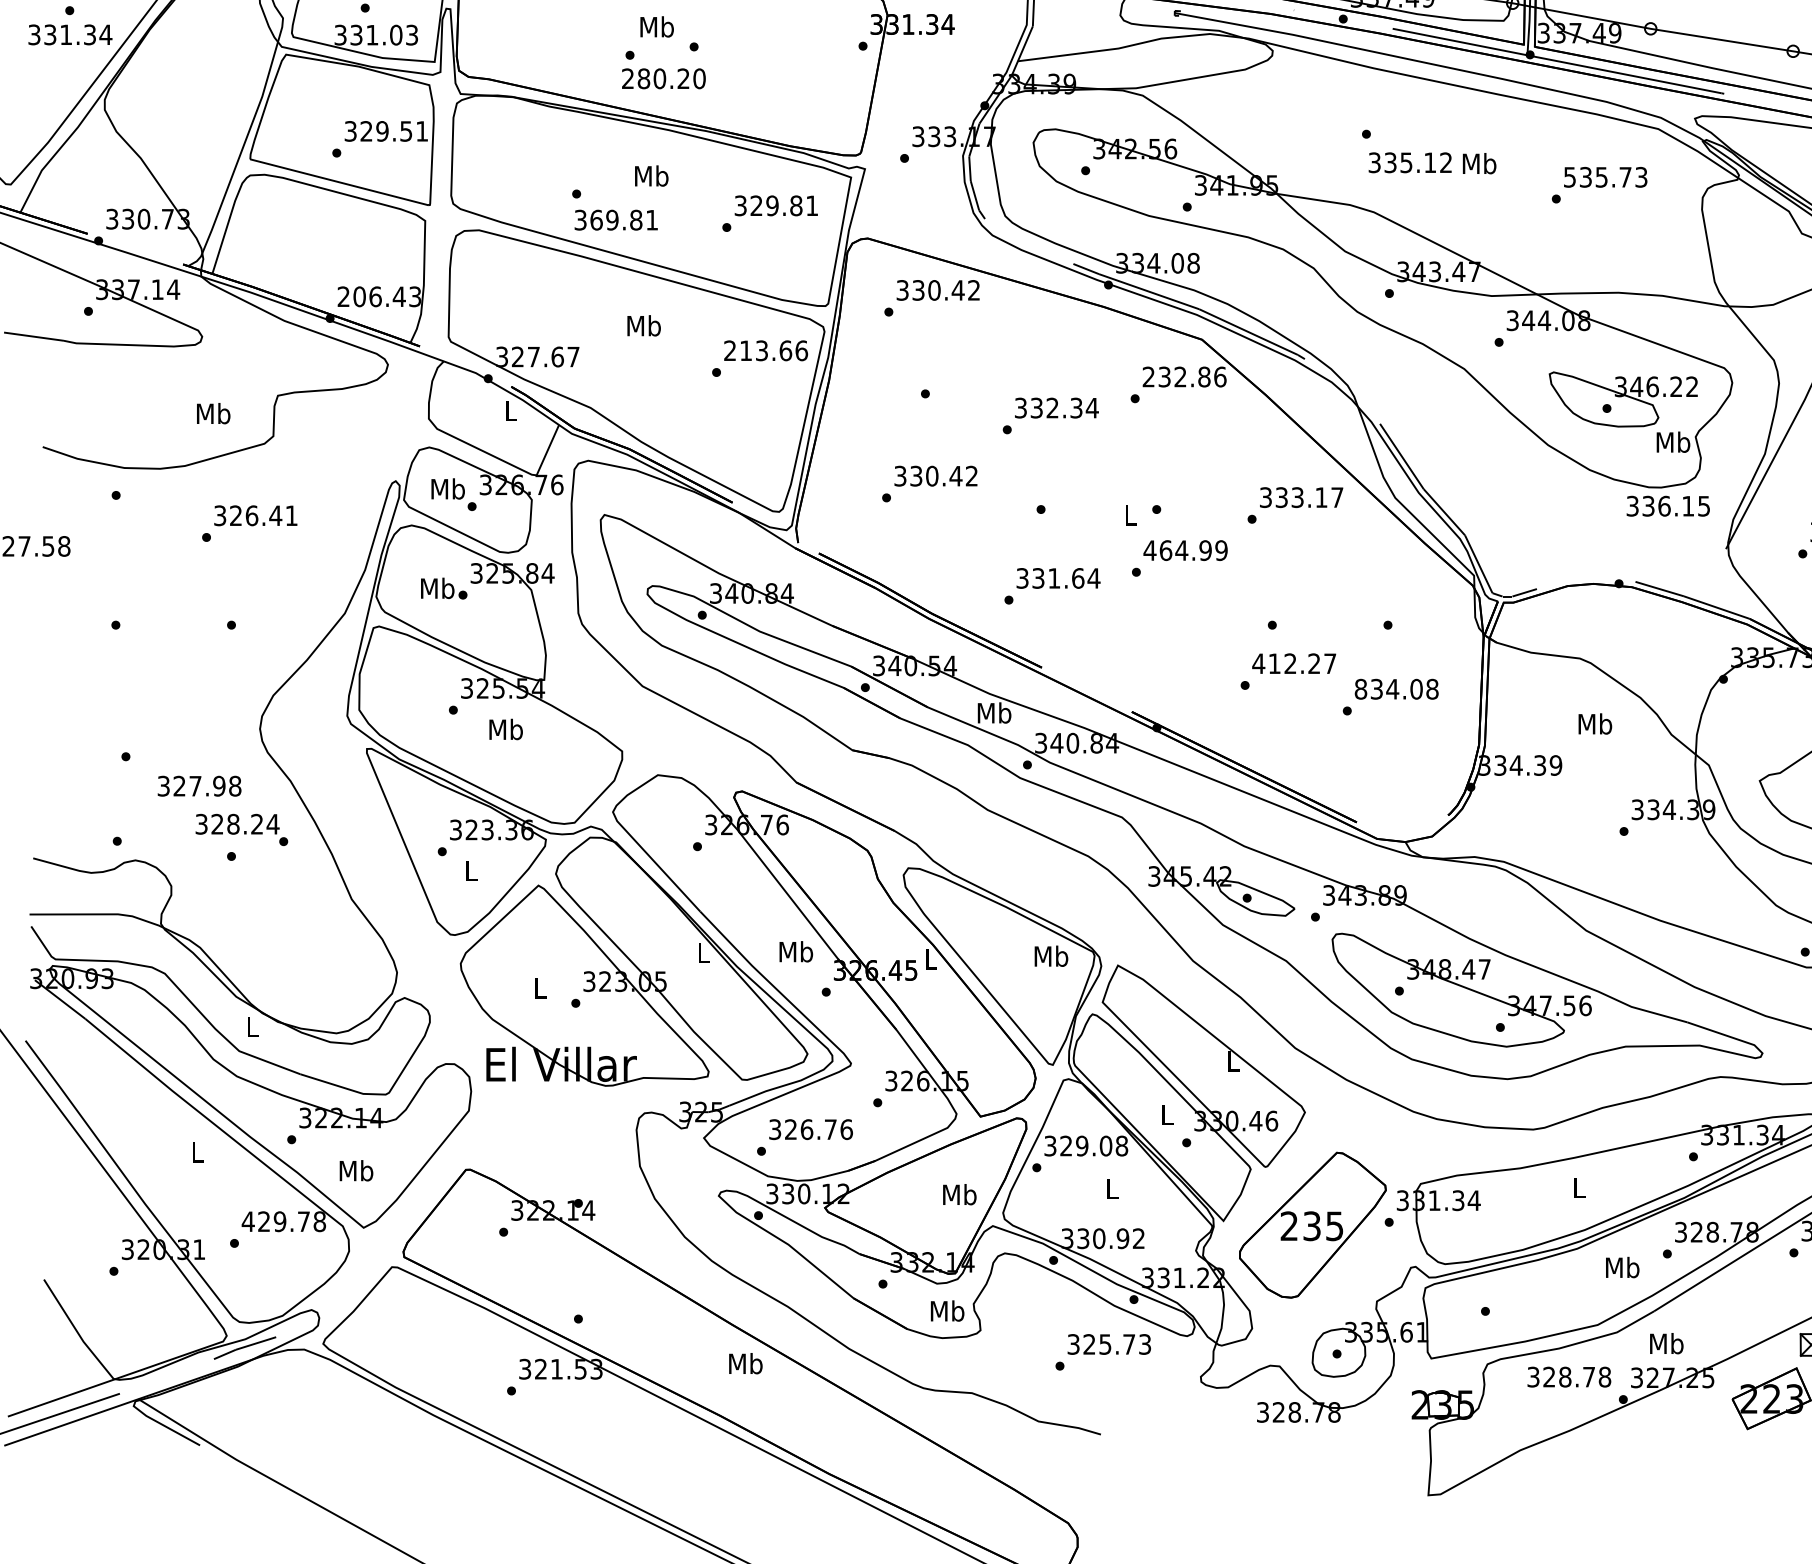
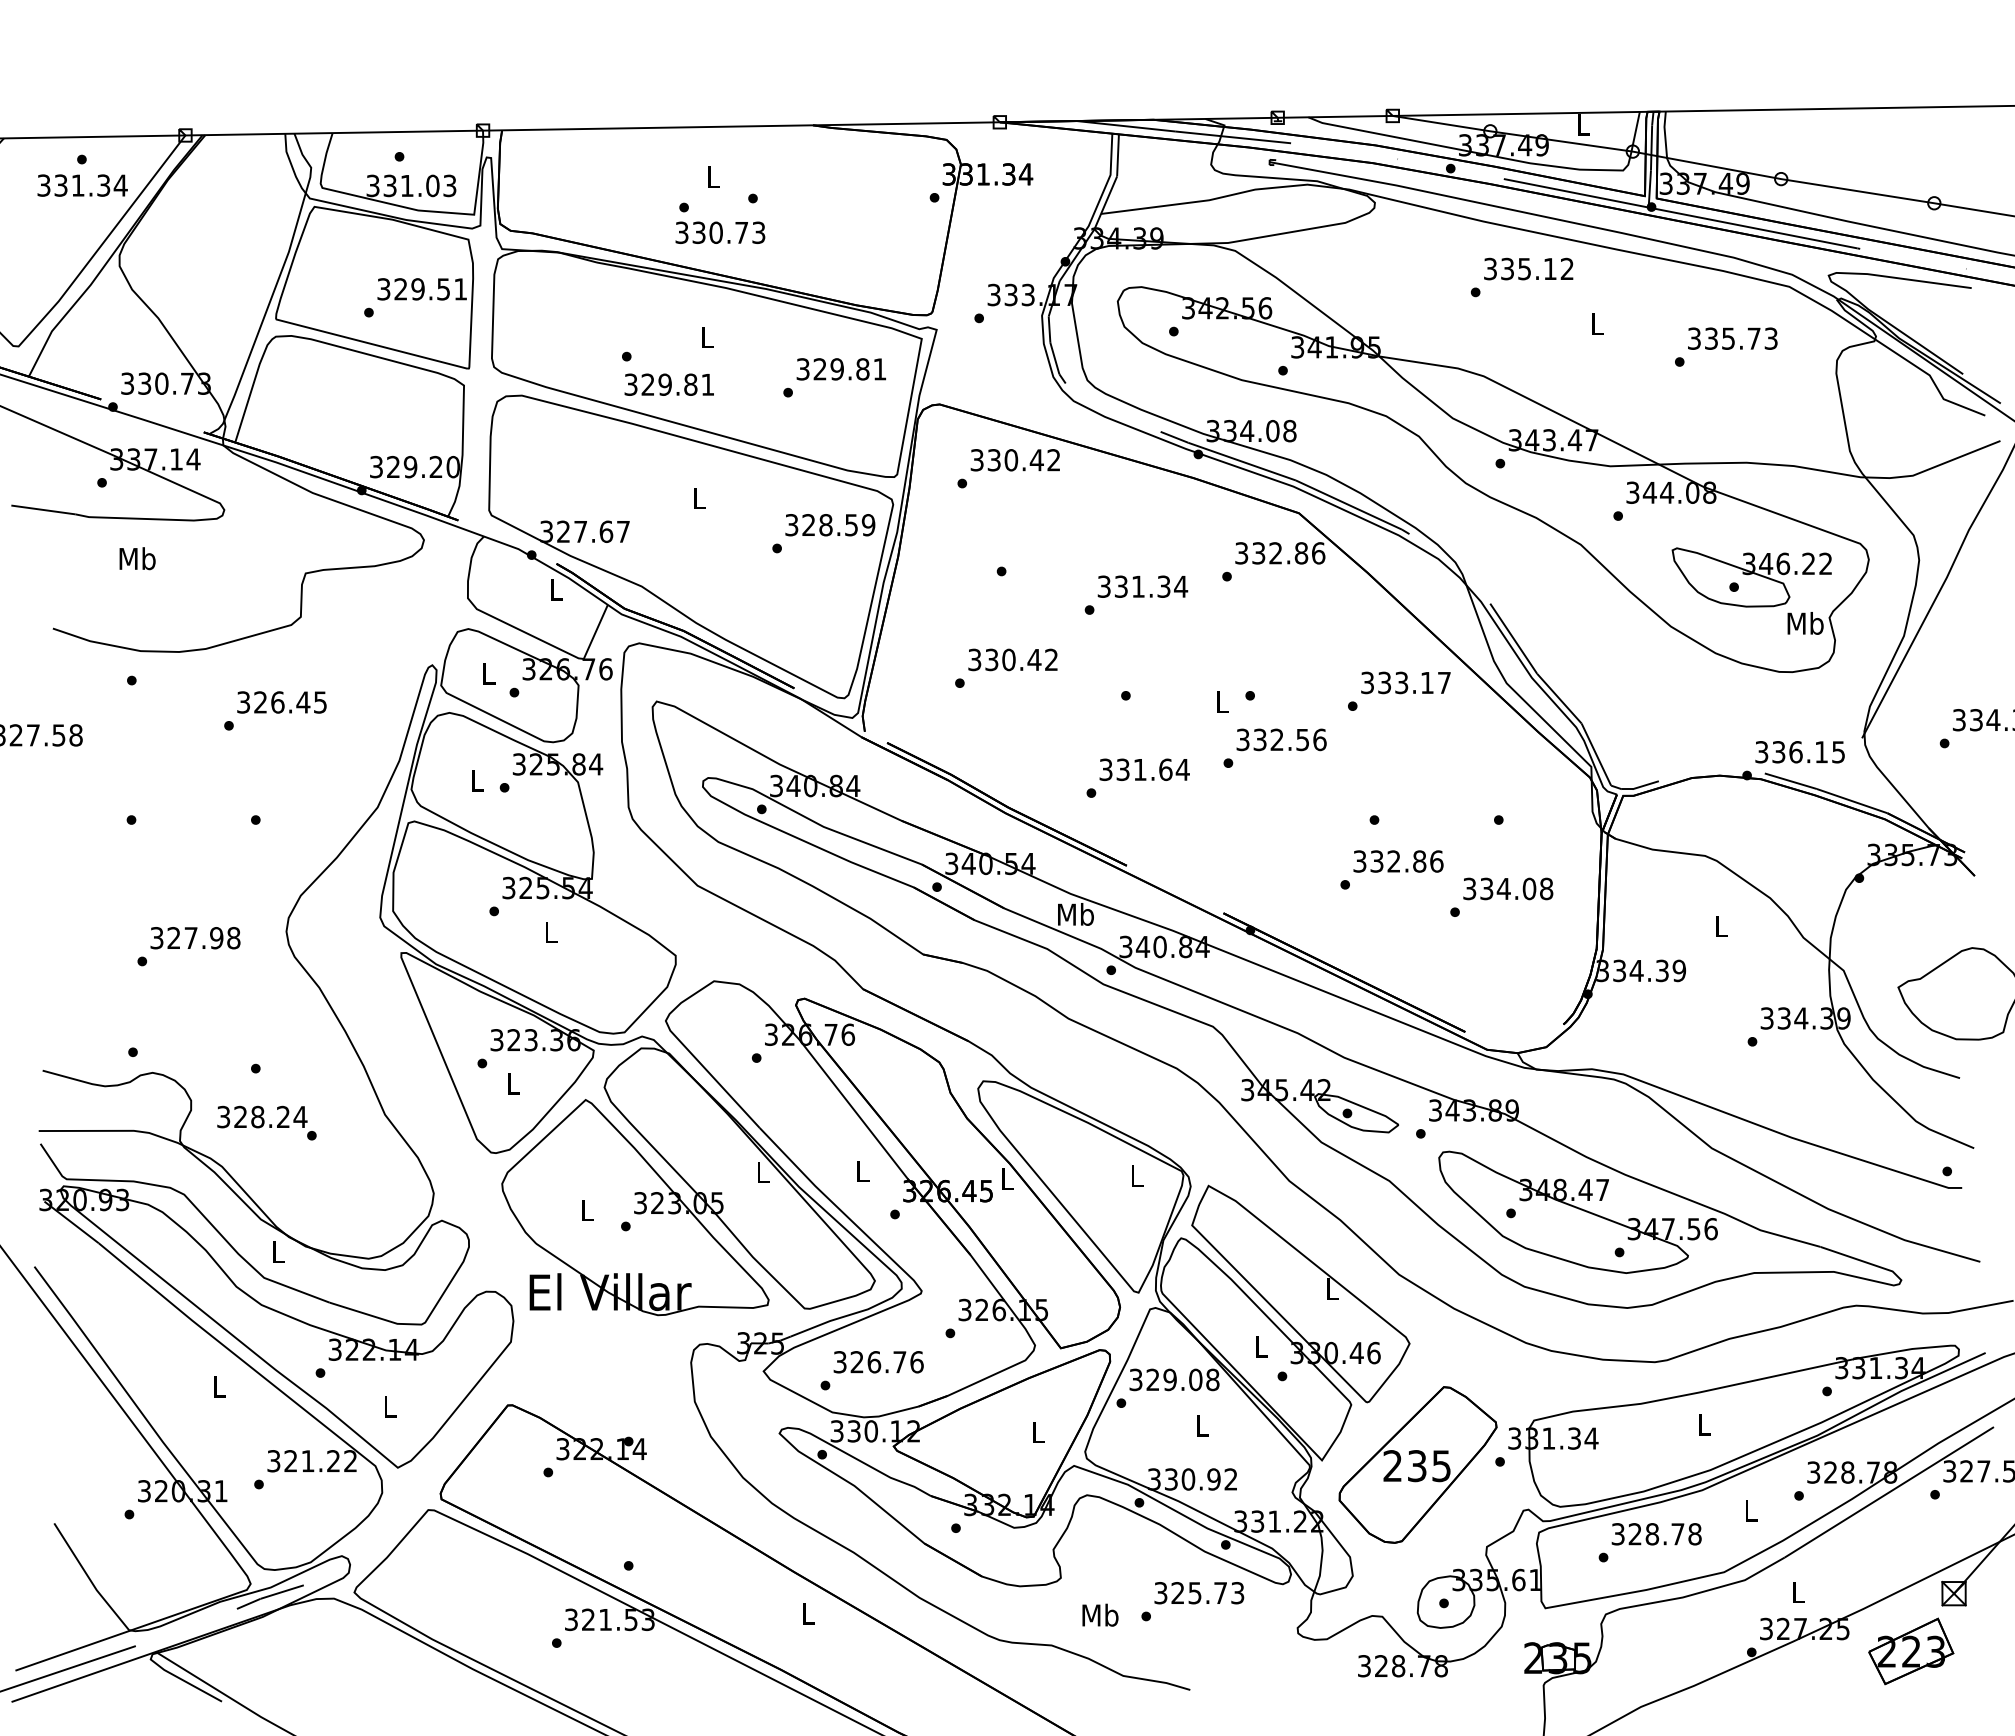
text: (657, 26) -> (713, 176), Mb -> L
text: (663, 78) -> (720, 232), 280.20 -> 330.73
text: (1410, 162) -> (1528, 268), moved
text: (1479, 163) -> (1597, 323), Mb -> L
text: (651, 175) -> (707, 336), Mb -> L
text: (1570, 177) -> (1694, 338), 535.73 -> 335.73
text: (595, 219) -> (647, 384), 369.81 -> 329.81
text: (379, 296) -> (414, 466), 206.43 -> 329.20
text: (644, 325) -> (699, 497), Mb -> L
text: (766, 351) -> (830, 525), 213.66 -> 328.59
text: (1148, 377) -> (1241, 553), 232.86 -> 332.86
text: (1051, 407) -> (1137, 586), 332.34 -> 331.34
text: (213, 413) -> (137, 558), moved
text: (448, 488) -> (488, 673), Mb -> L
text: (1667, 506) -> (1799, 752), moved
text: (291, 515) -> (320, 702), 326.41 -> 326.45
text: (1185, 550) -> (1281, 739), 464.99 -> 332.56
text: (437, 588) -> (477, 780), Mb -> L
text: (1293, 663) -> (1397, 861), 412.27 -> 332.86
text: (1360, 688) -> (1469, 888), 834.08 -> 334.08
text: (1595, 723) -> (1721, 925), Mb -> L
text: (505, 728) -> (550, 931), Mb -> L
text: (199, 786) -> (195, 938), moved
text: (241, 829) -> (266, 1122), moved
text: (795, 951) -> (862, 1170), Mb -> L
text: (1051, 955) -> (1137, 1175), Mb -> L
text: (356, 1170) -> (390, 1406), Mb -> L
text: (959, 1194) -> (1038, 1431), Mb -> L
text: (283, 1221) -> (311, 1461), 429.78 -> 321.22
text: (1623, 1267) -> (1751, 1510), Mb -> L
text: (947, 1310) -> (1100, 1614), moved
text: (1666, 1342) -> (1798, 1591), Mb -> L
text: (745, 1363) -> (808, 1613), Mb -> L
text: (1569, 1377) -> (1656, 1534), moved

